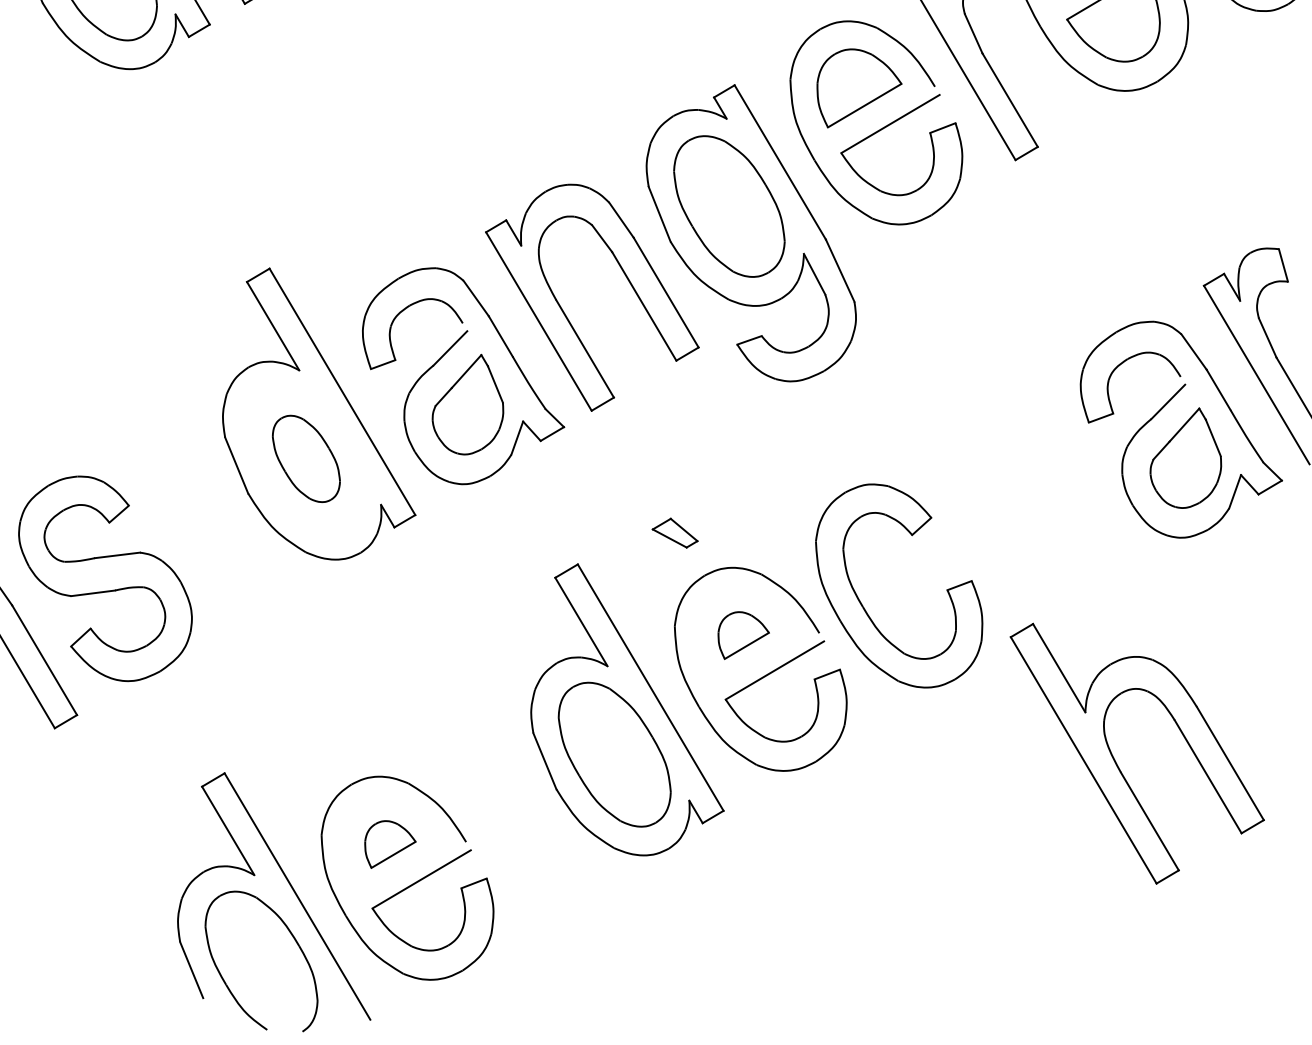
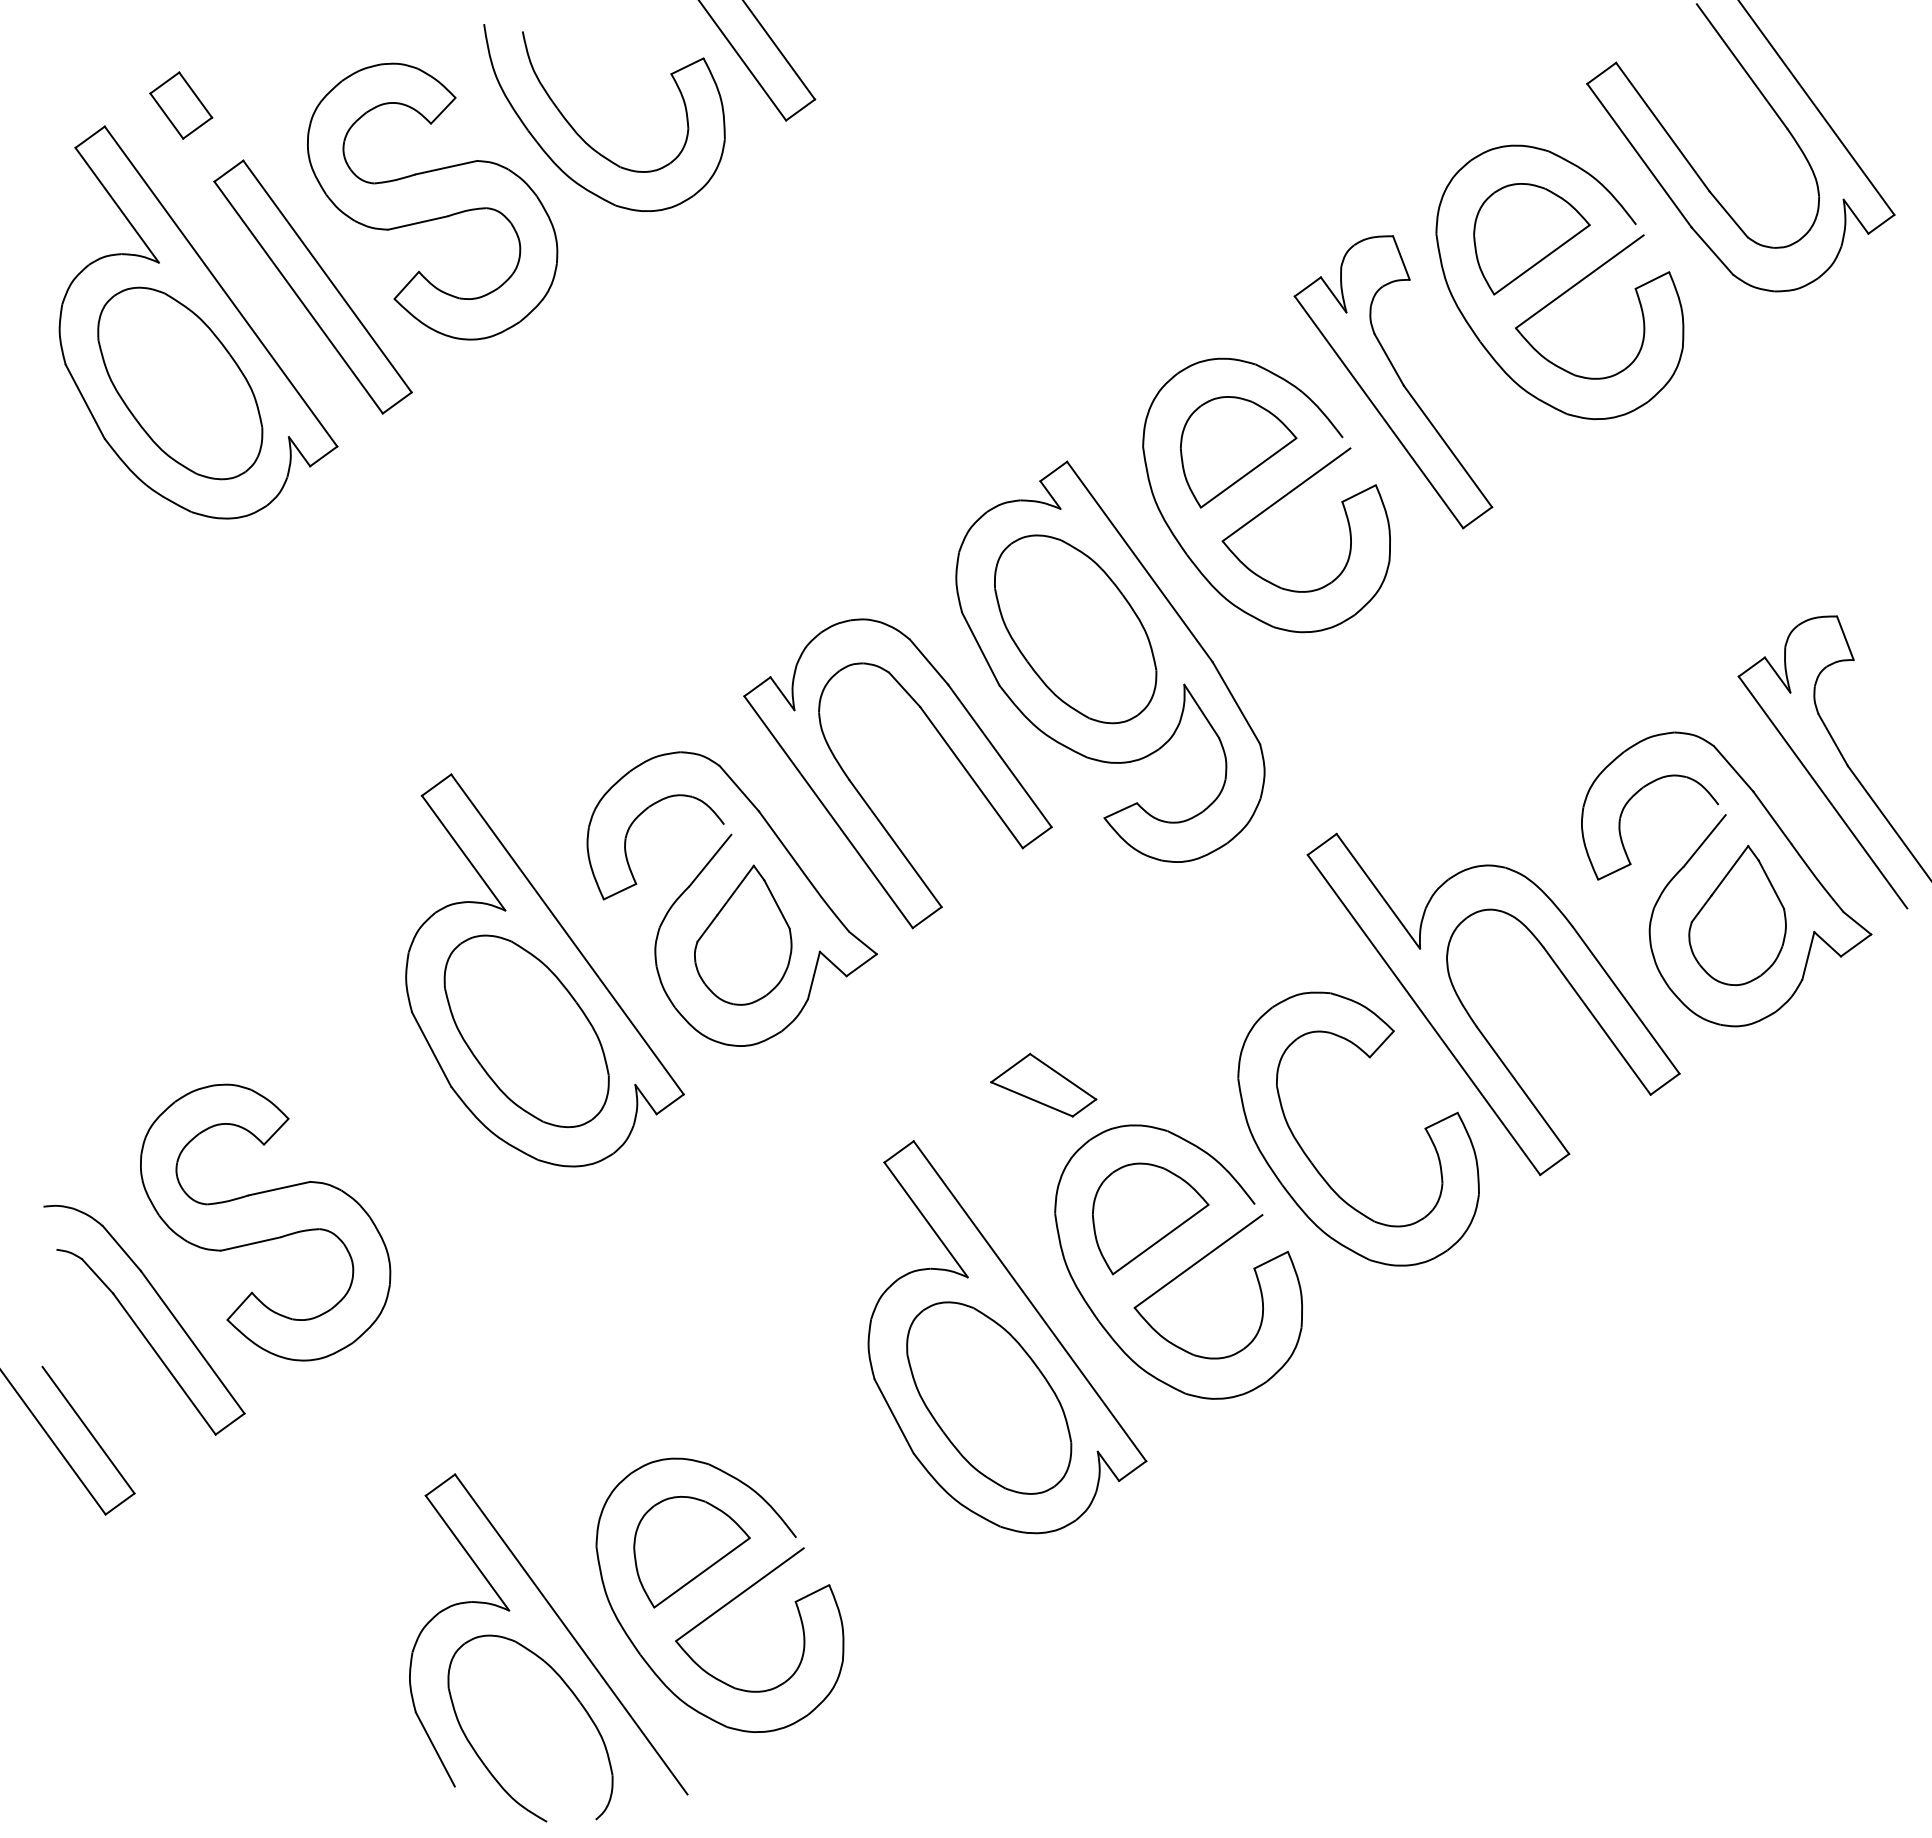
part: (306, 458) -> (526, 1031), size x1.67
part: (675, 532) -> (1043, 1084), size x1.67
part: (743, 636) -> (1150, 1218), size x1.67
part: (1118, 766) -> (1472, 1018), moved
part: (389, 845) -> (691, 1552), size x1.67

